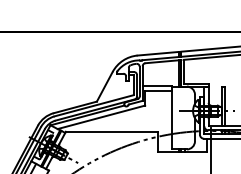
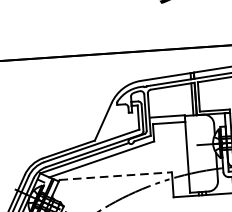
line: (112, 131) -> (116, 175), solid -> dashed

